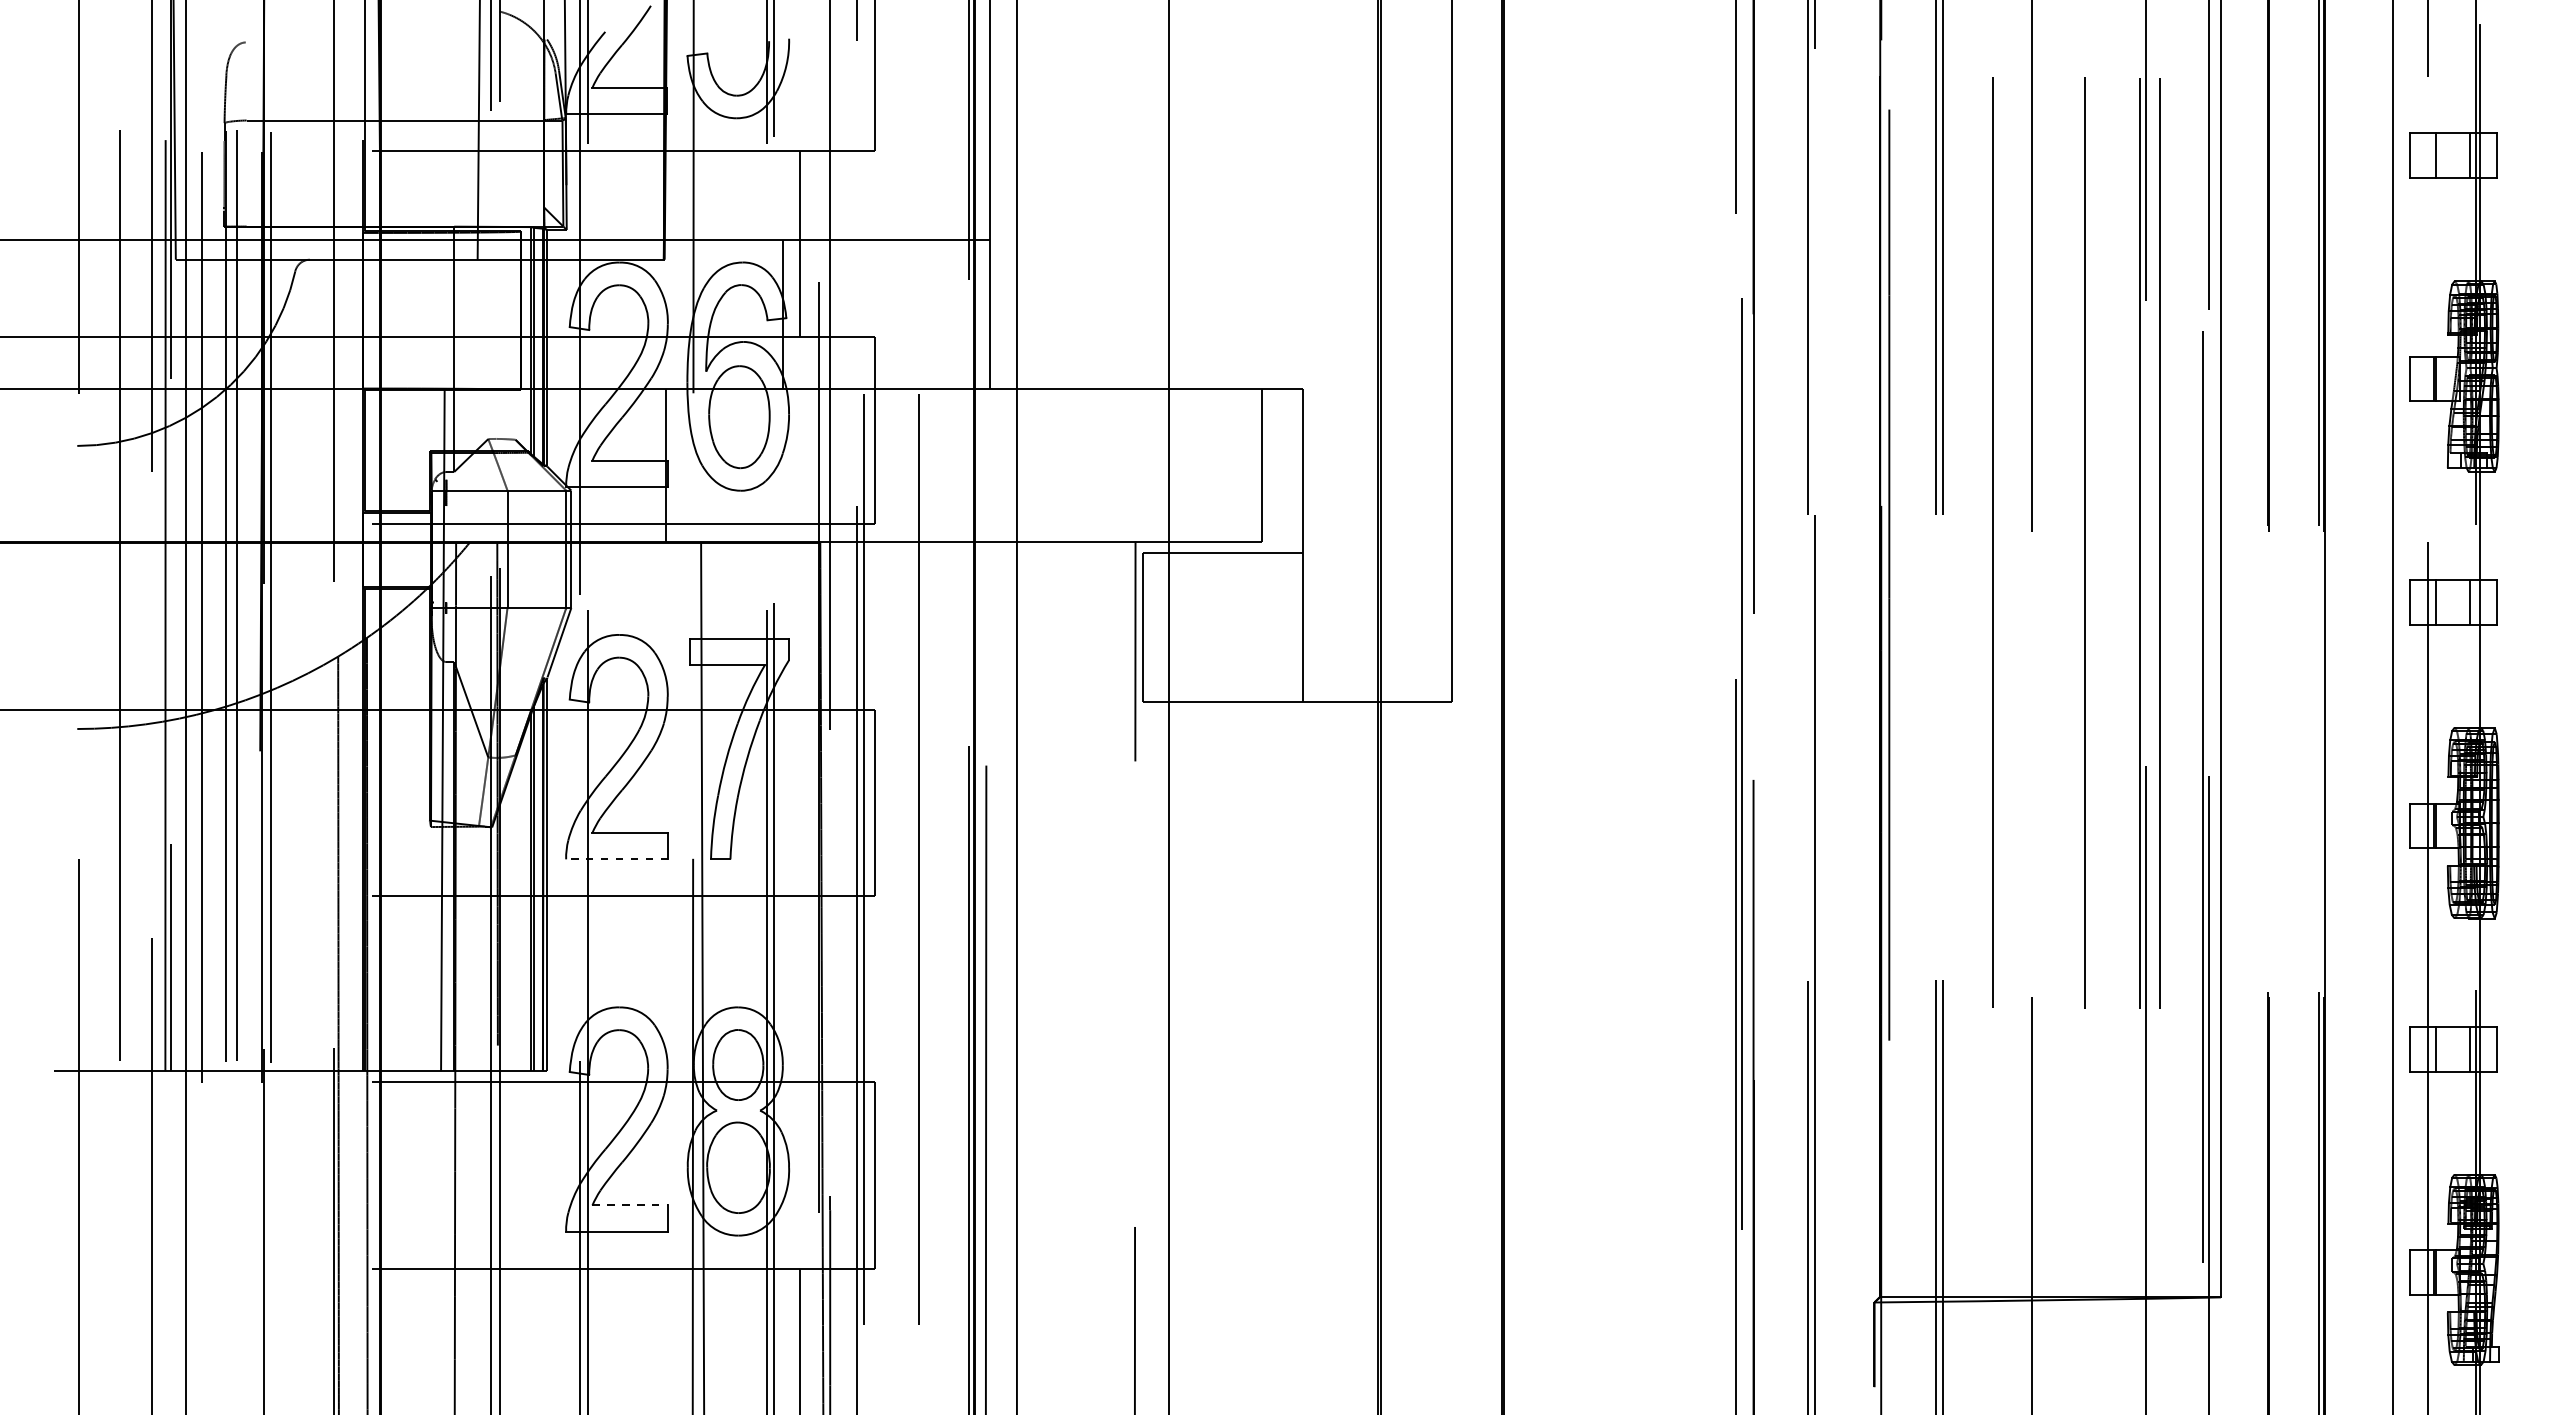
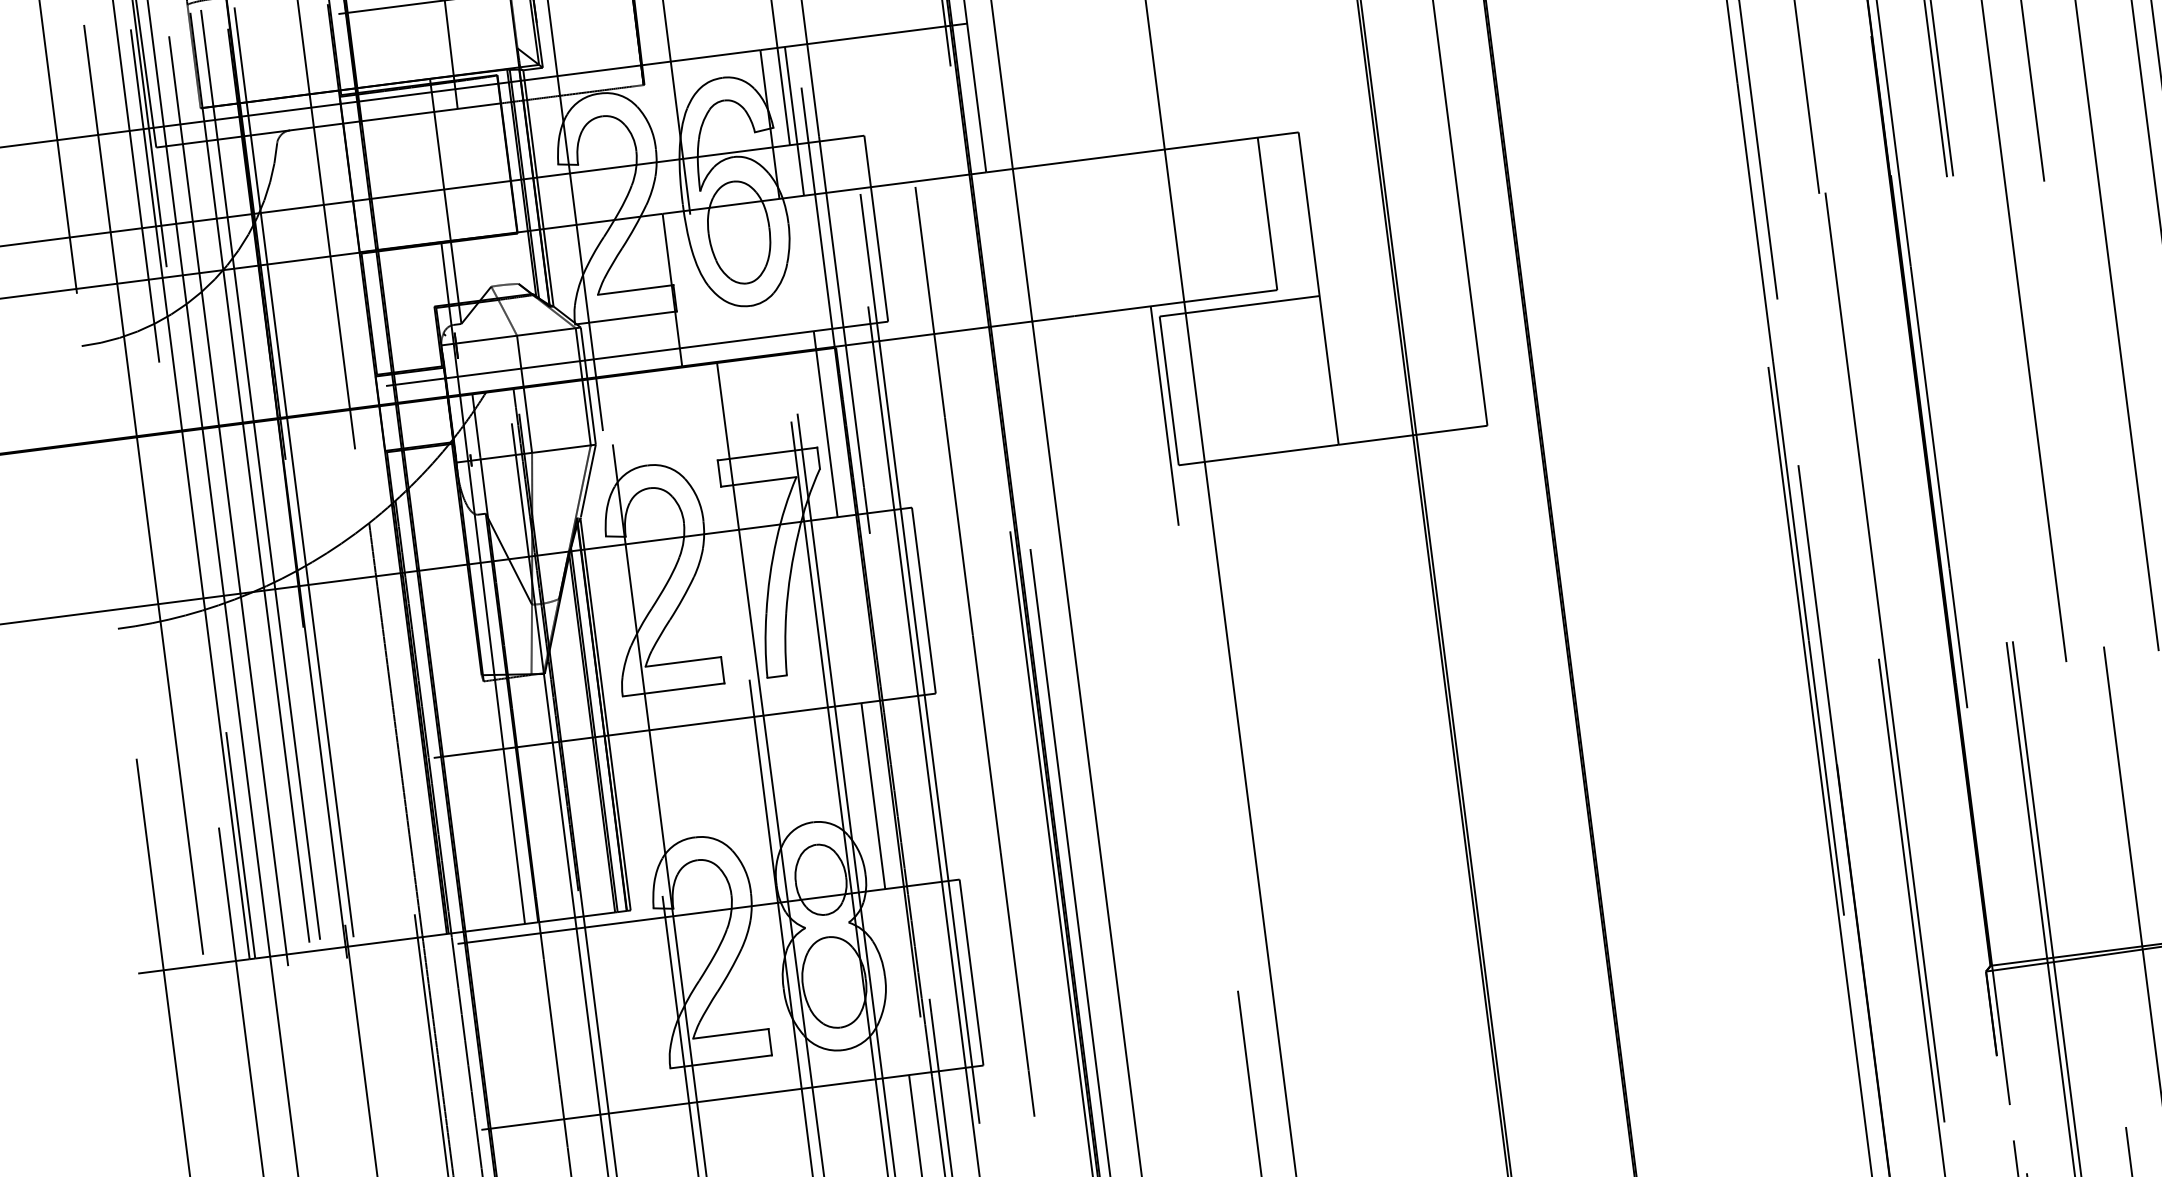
line: (807, 314) -> (794, 121), added
line: (800, 616) -> (825, 423), added
line: (617, 859) -> (674, 689), dashed -> solid
line: (800, 989) -> (873, 796), added
line: (630, 1205) -> (731, 1033), dashed -> solid

